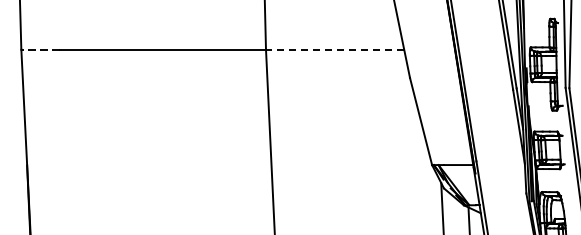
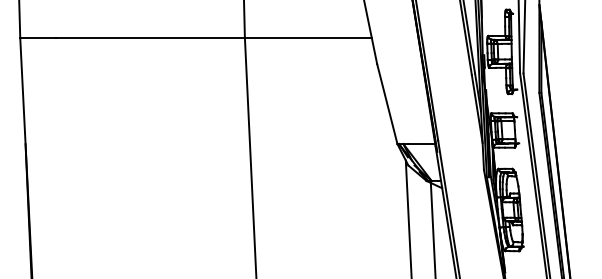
line: (40, 50) -> (37, 38), dashed -> solid
line: (334, 50) -> (307, 38), dashed -> solid

